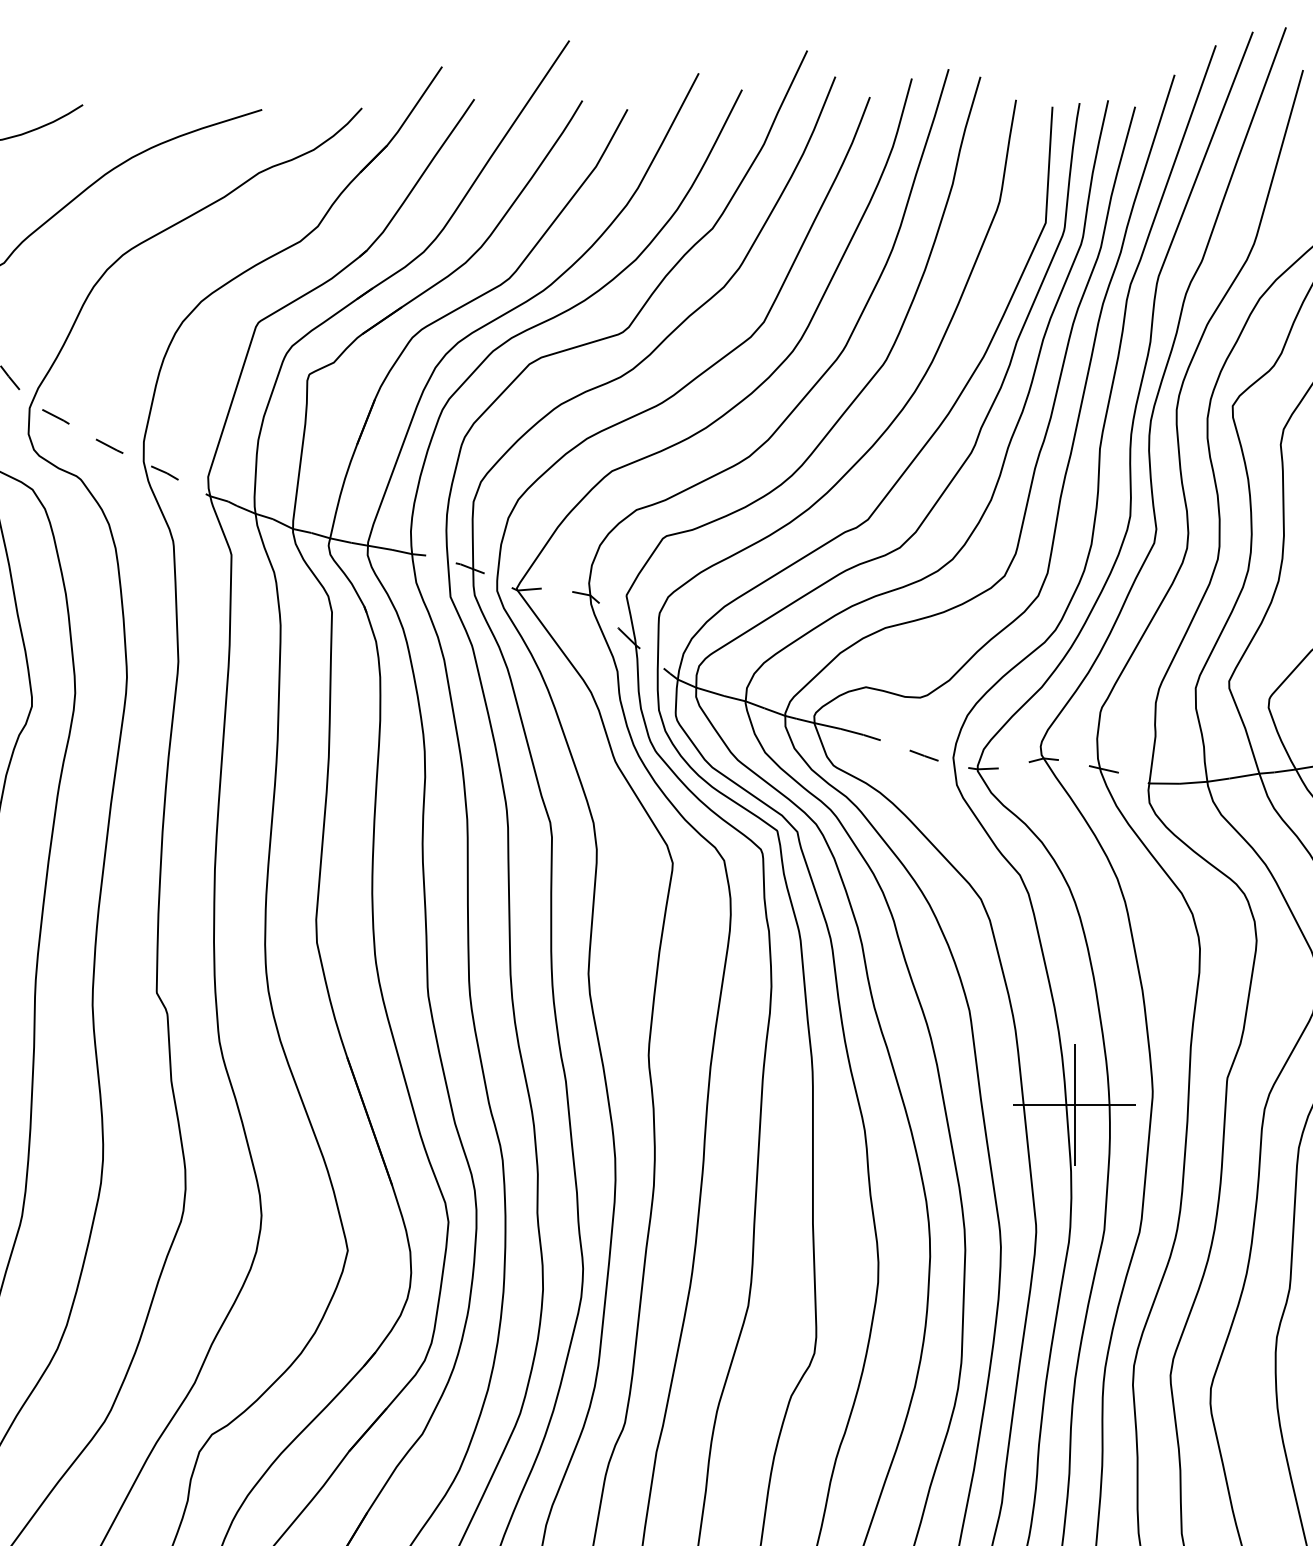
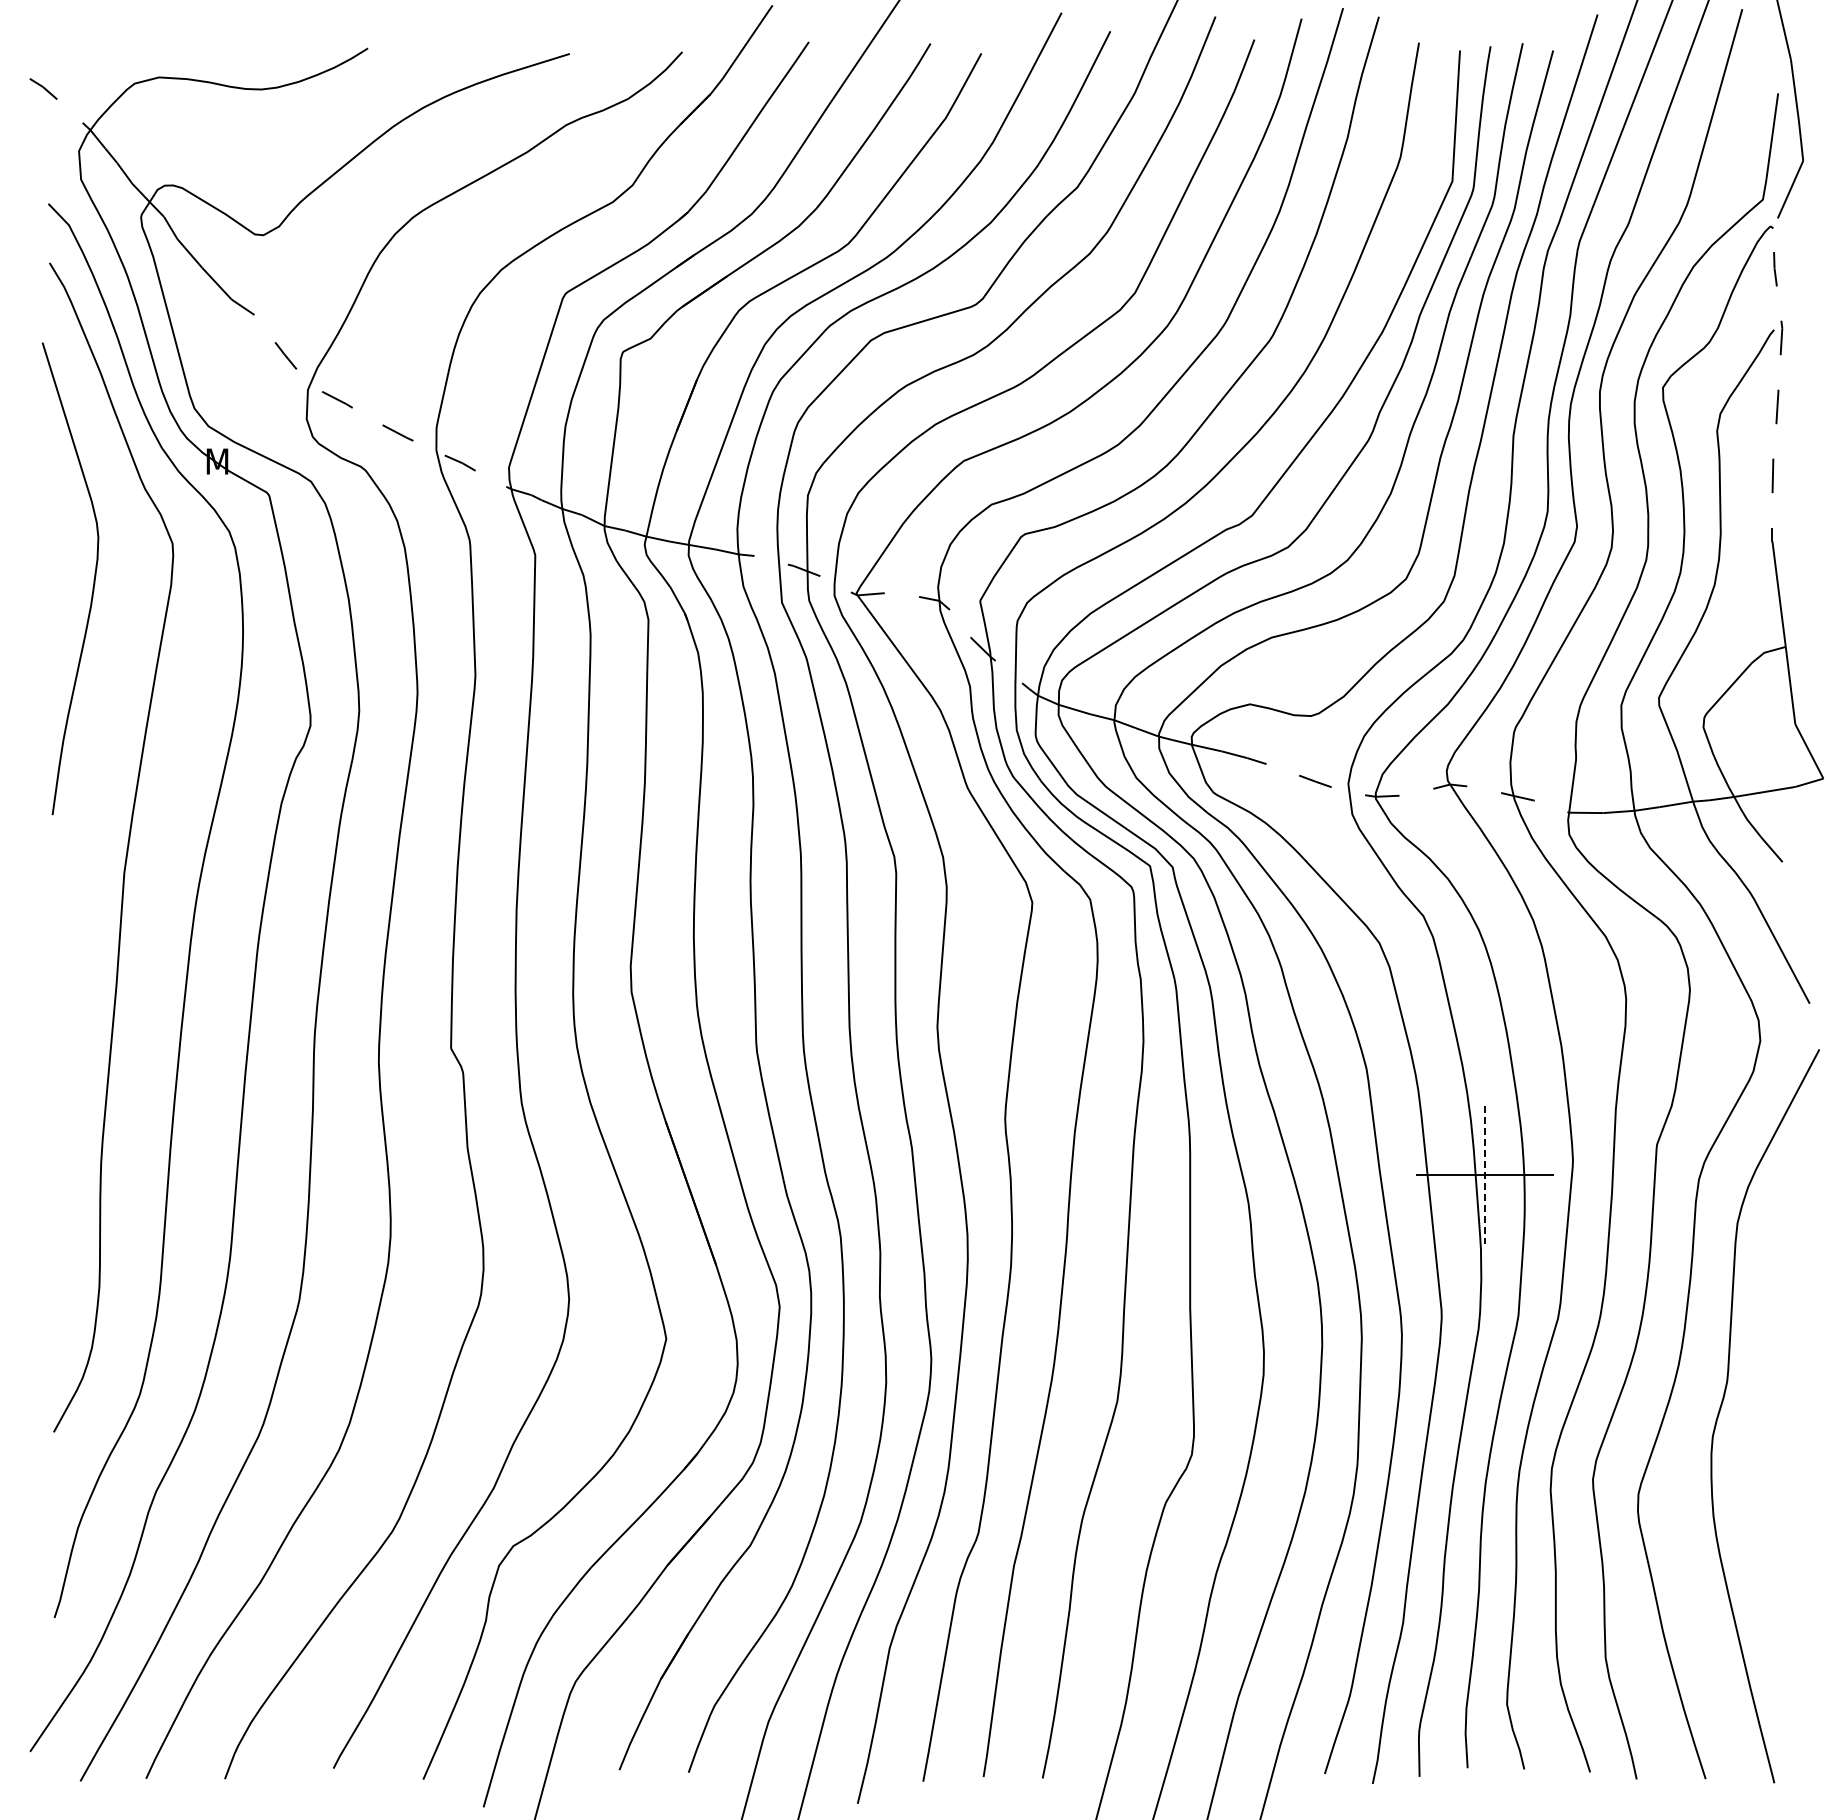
line: (1074, 1105) -> (1484, 1175), solid -> dashed

